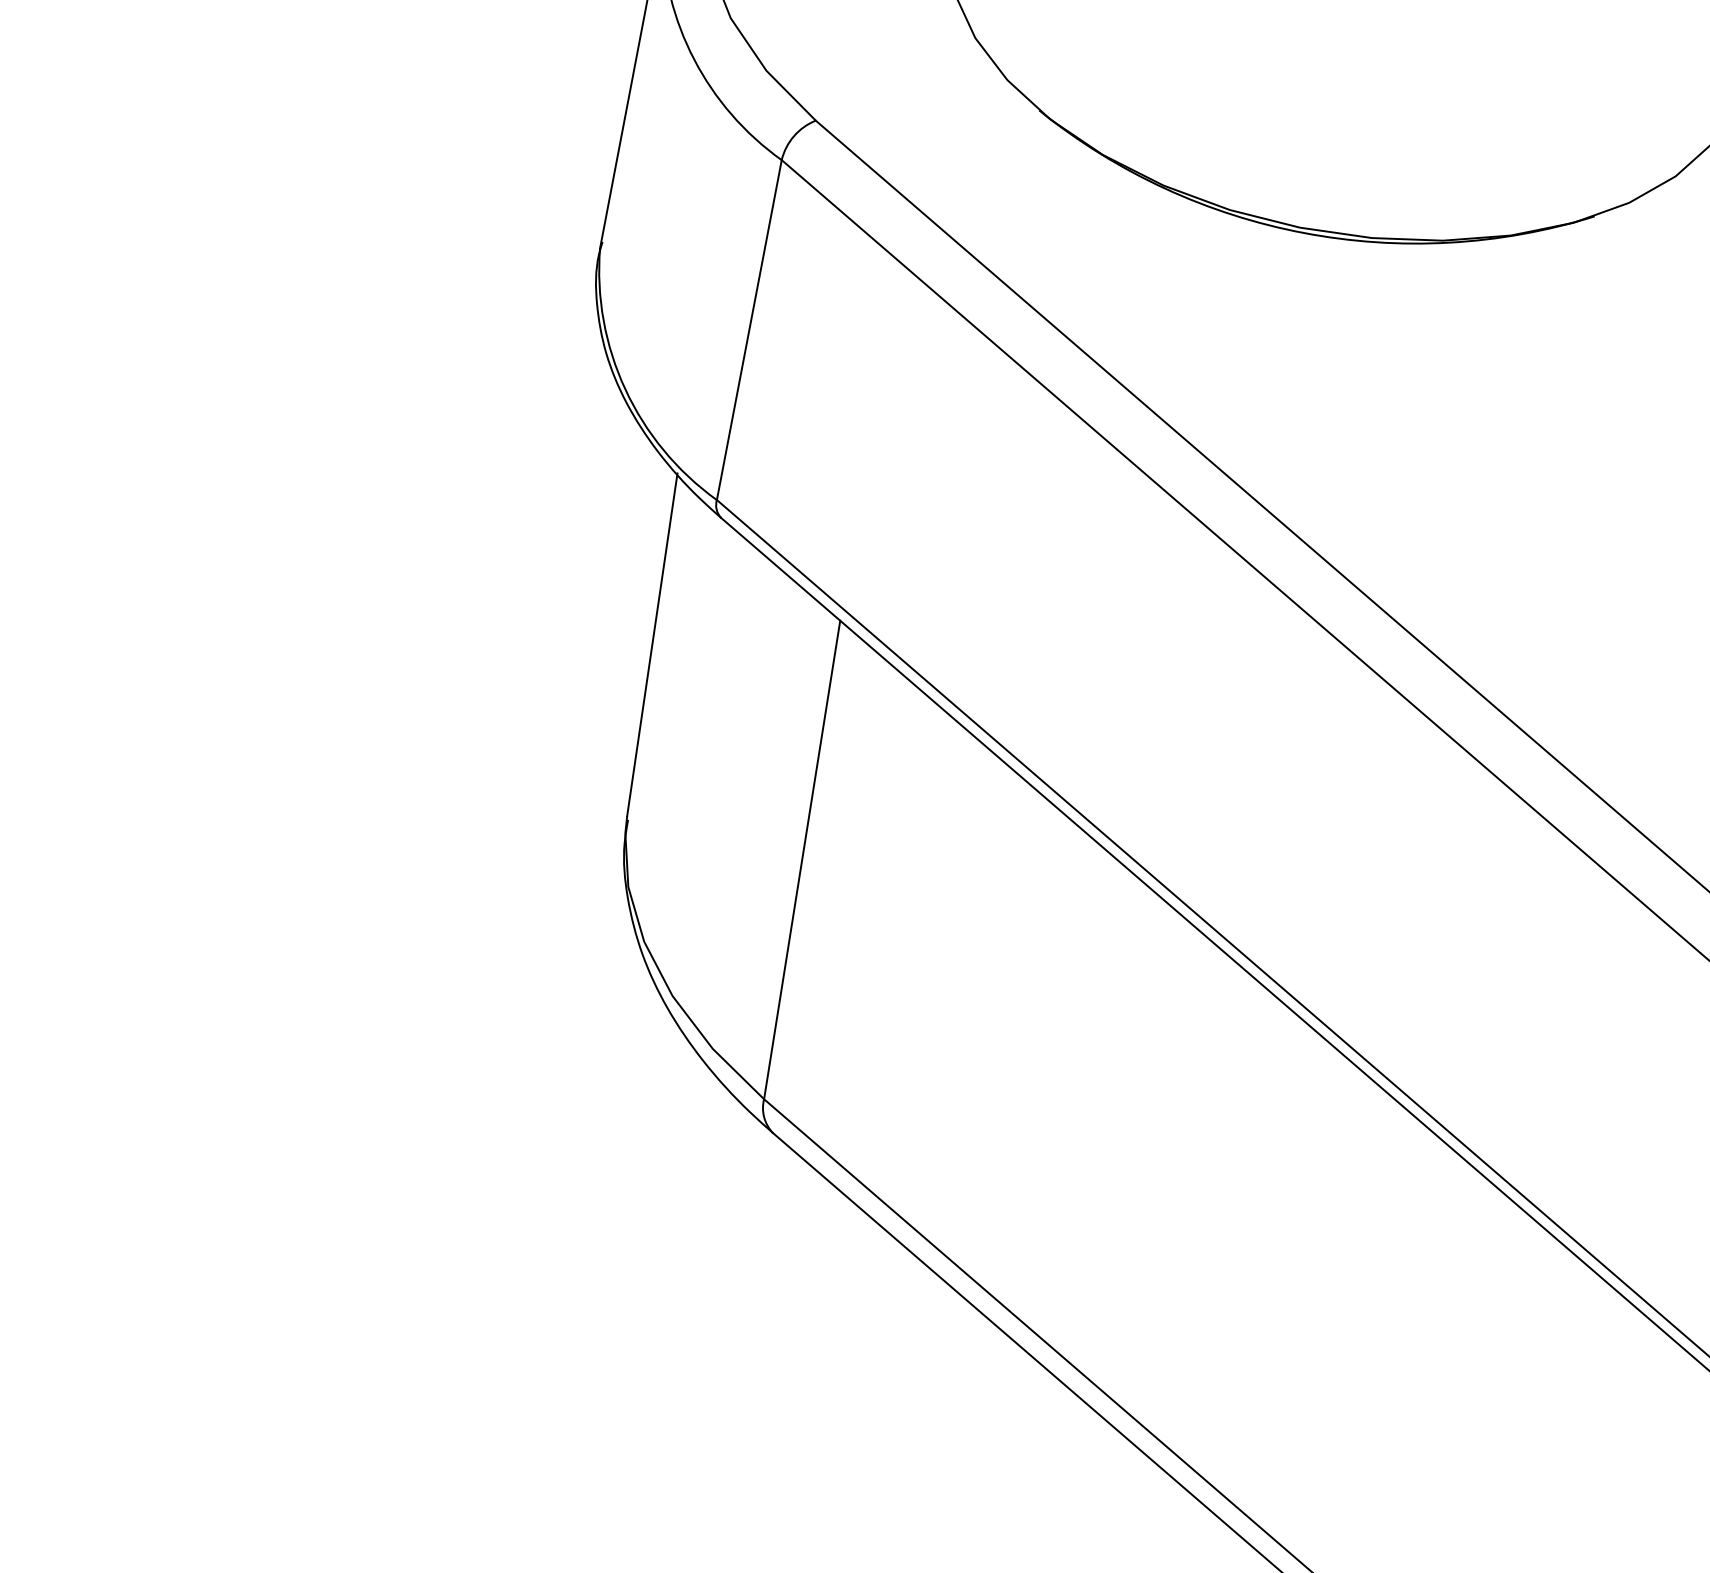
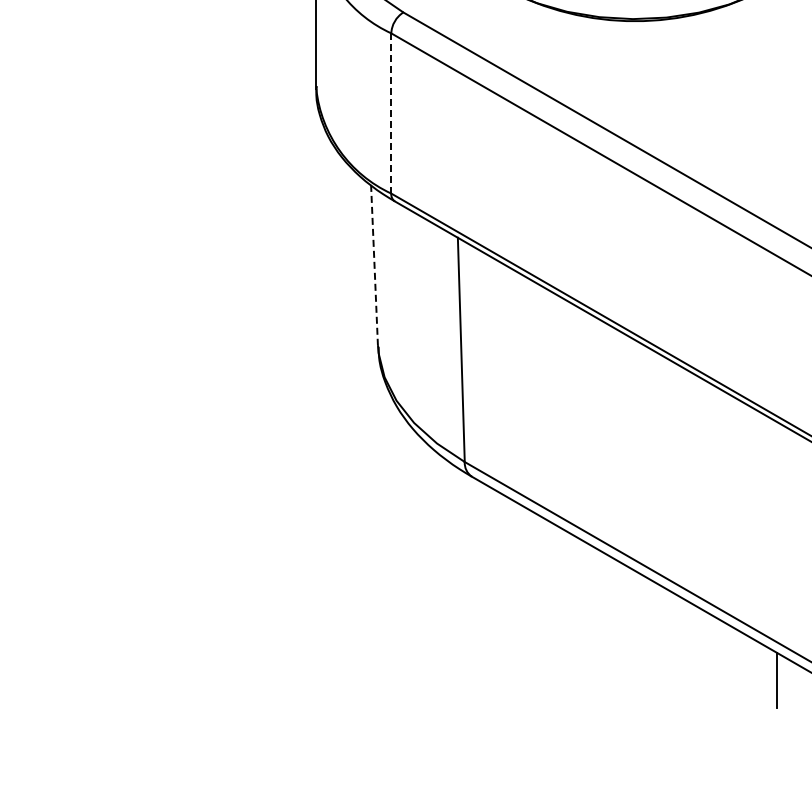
line: (749, 330) -> (391, 113), solid -> dashed
line: (652, 645) -> (374, 265), solid -> dashed

